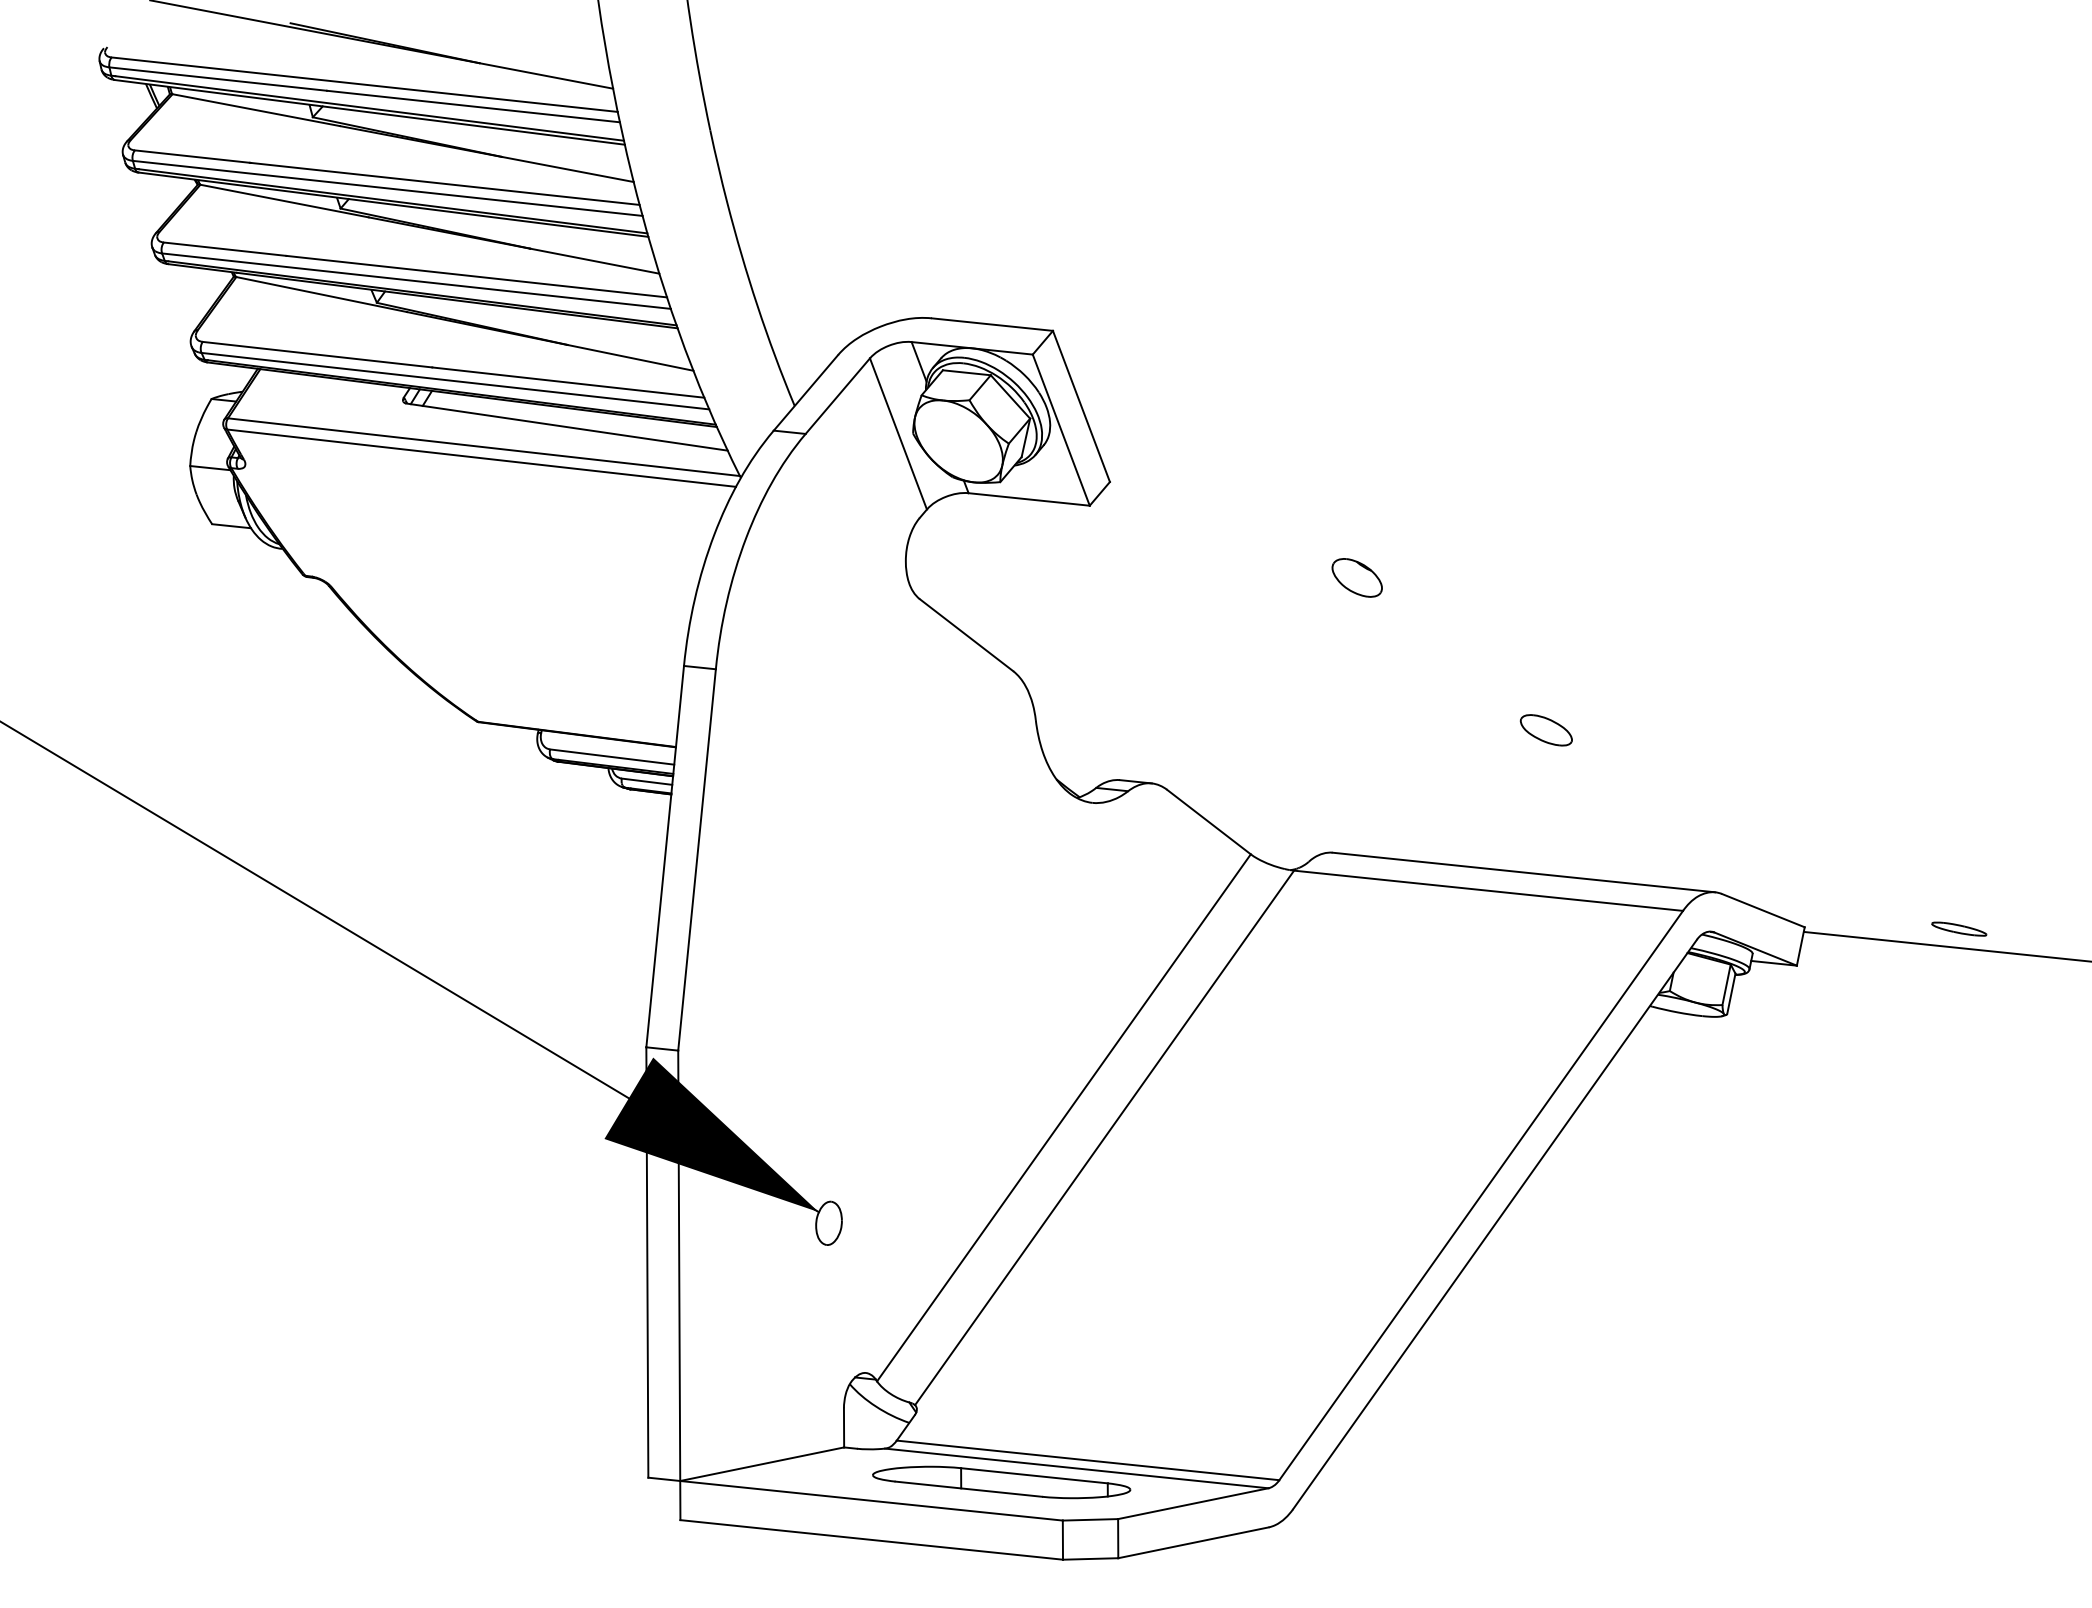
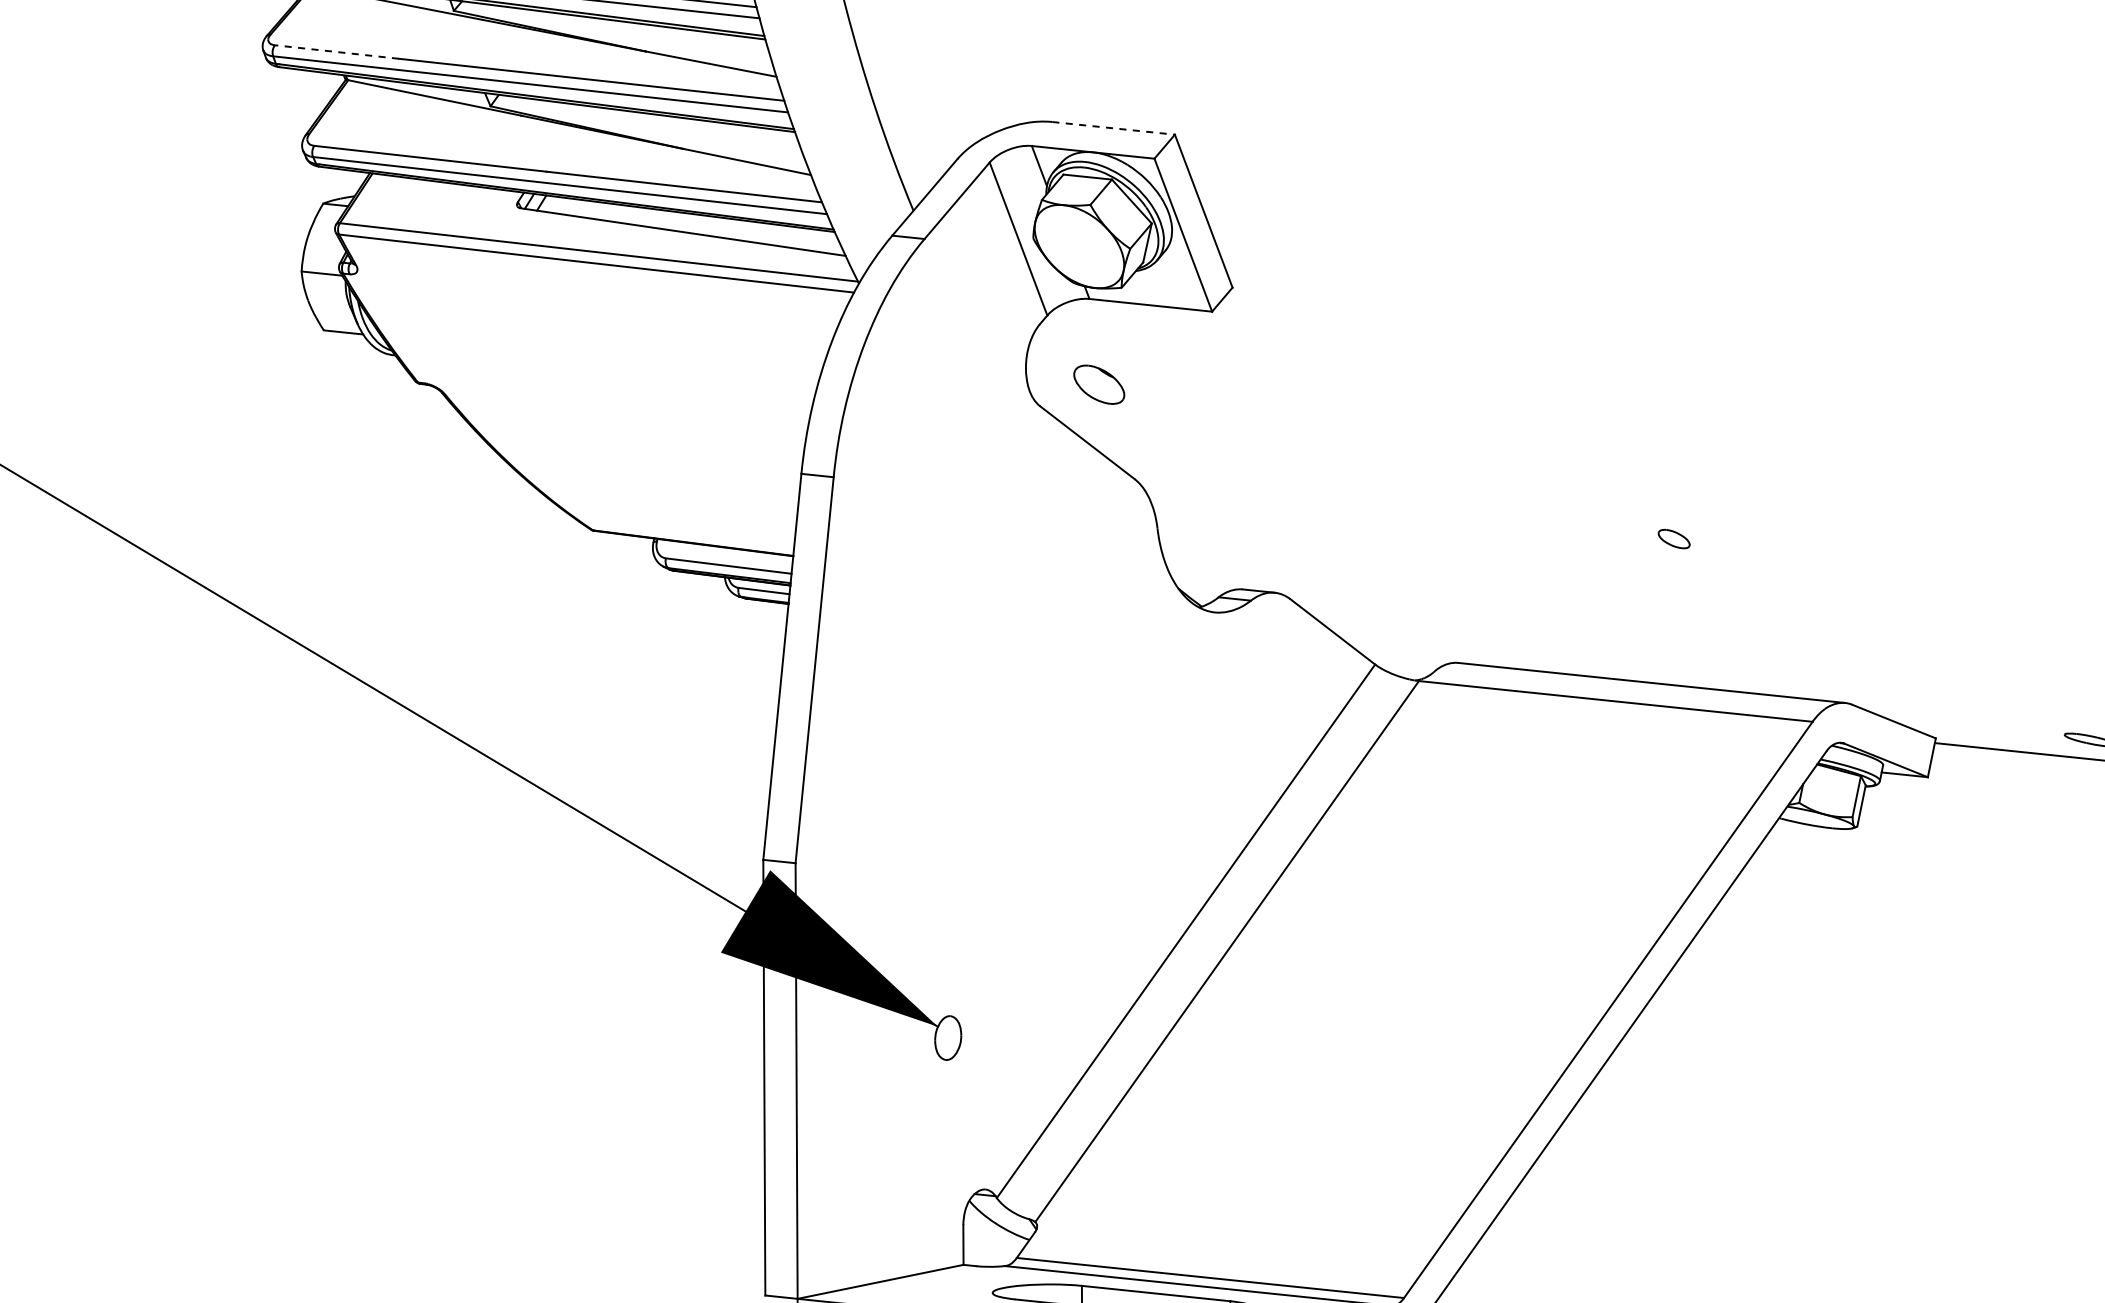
line: (225, 249) -> (337, 52), solid -> dashed
line: (992, 324) -> (1113, 128), solid -> dashed
part: (1356, 577) -> (1098, 384), moved
part: (1545, 730) -> (1673, 539), size x0.6

